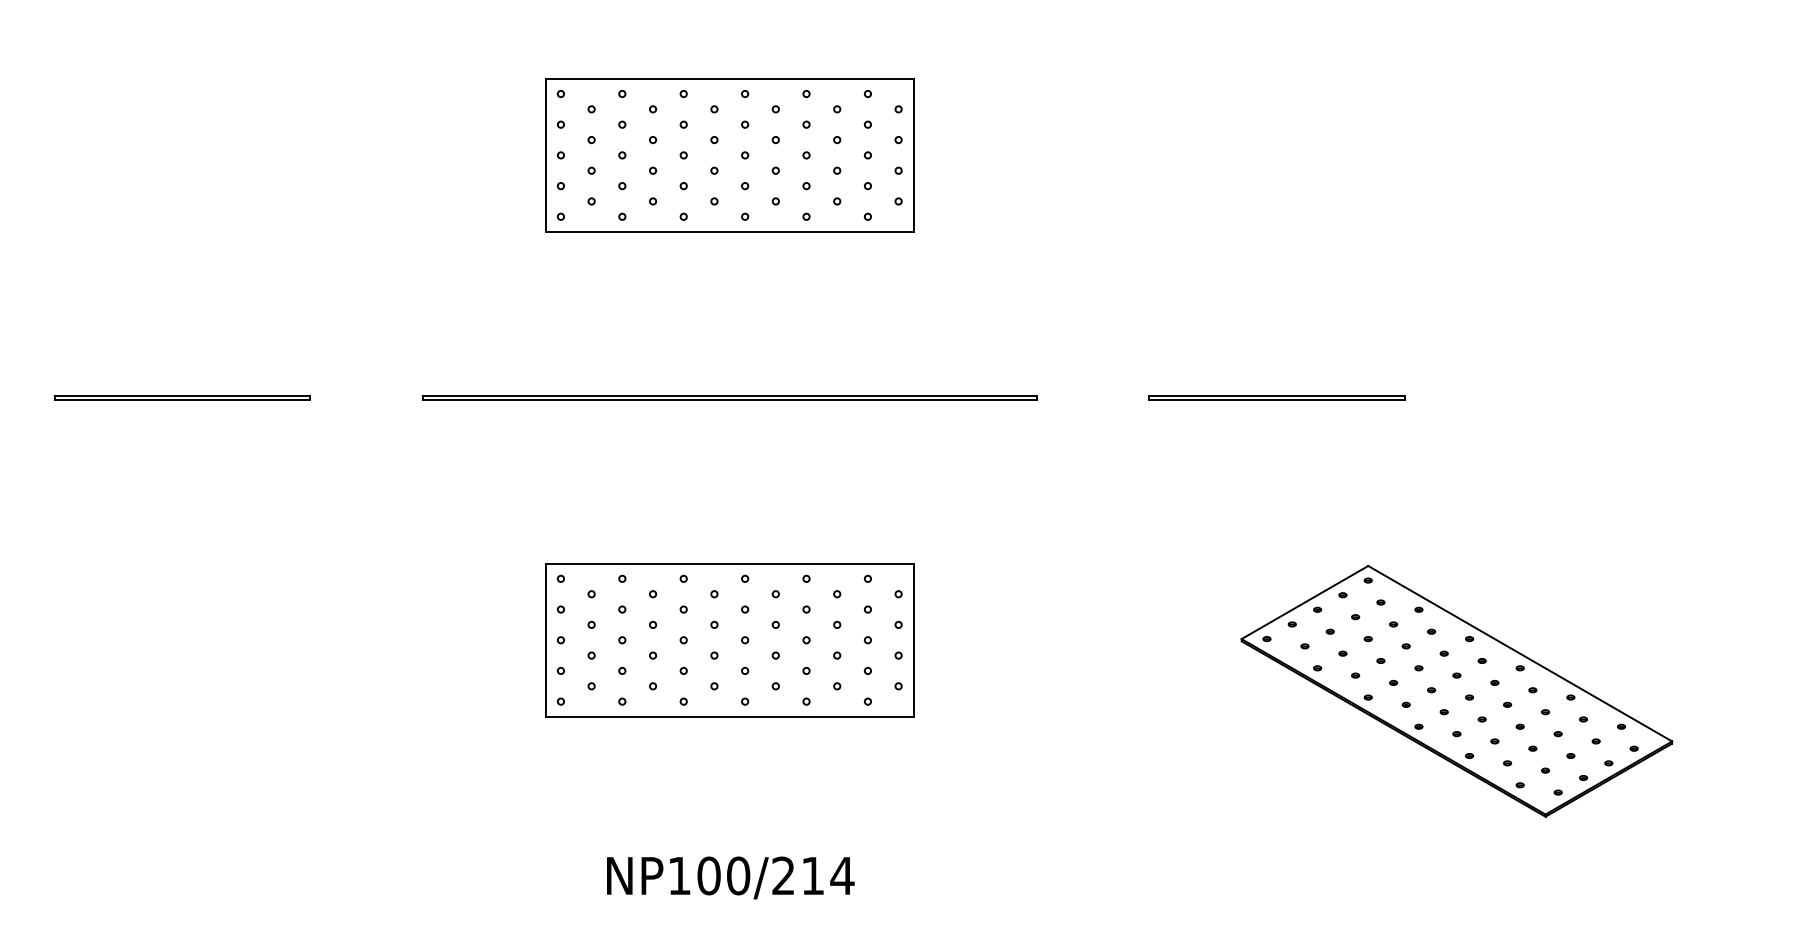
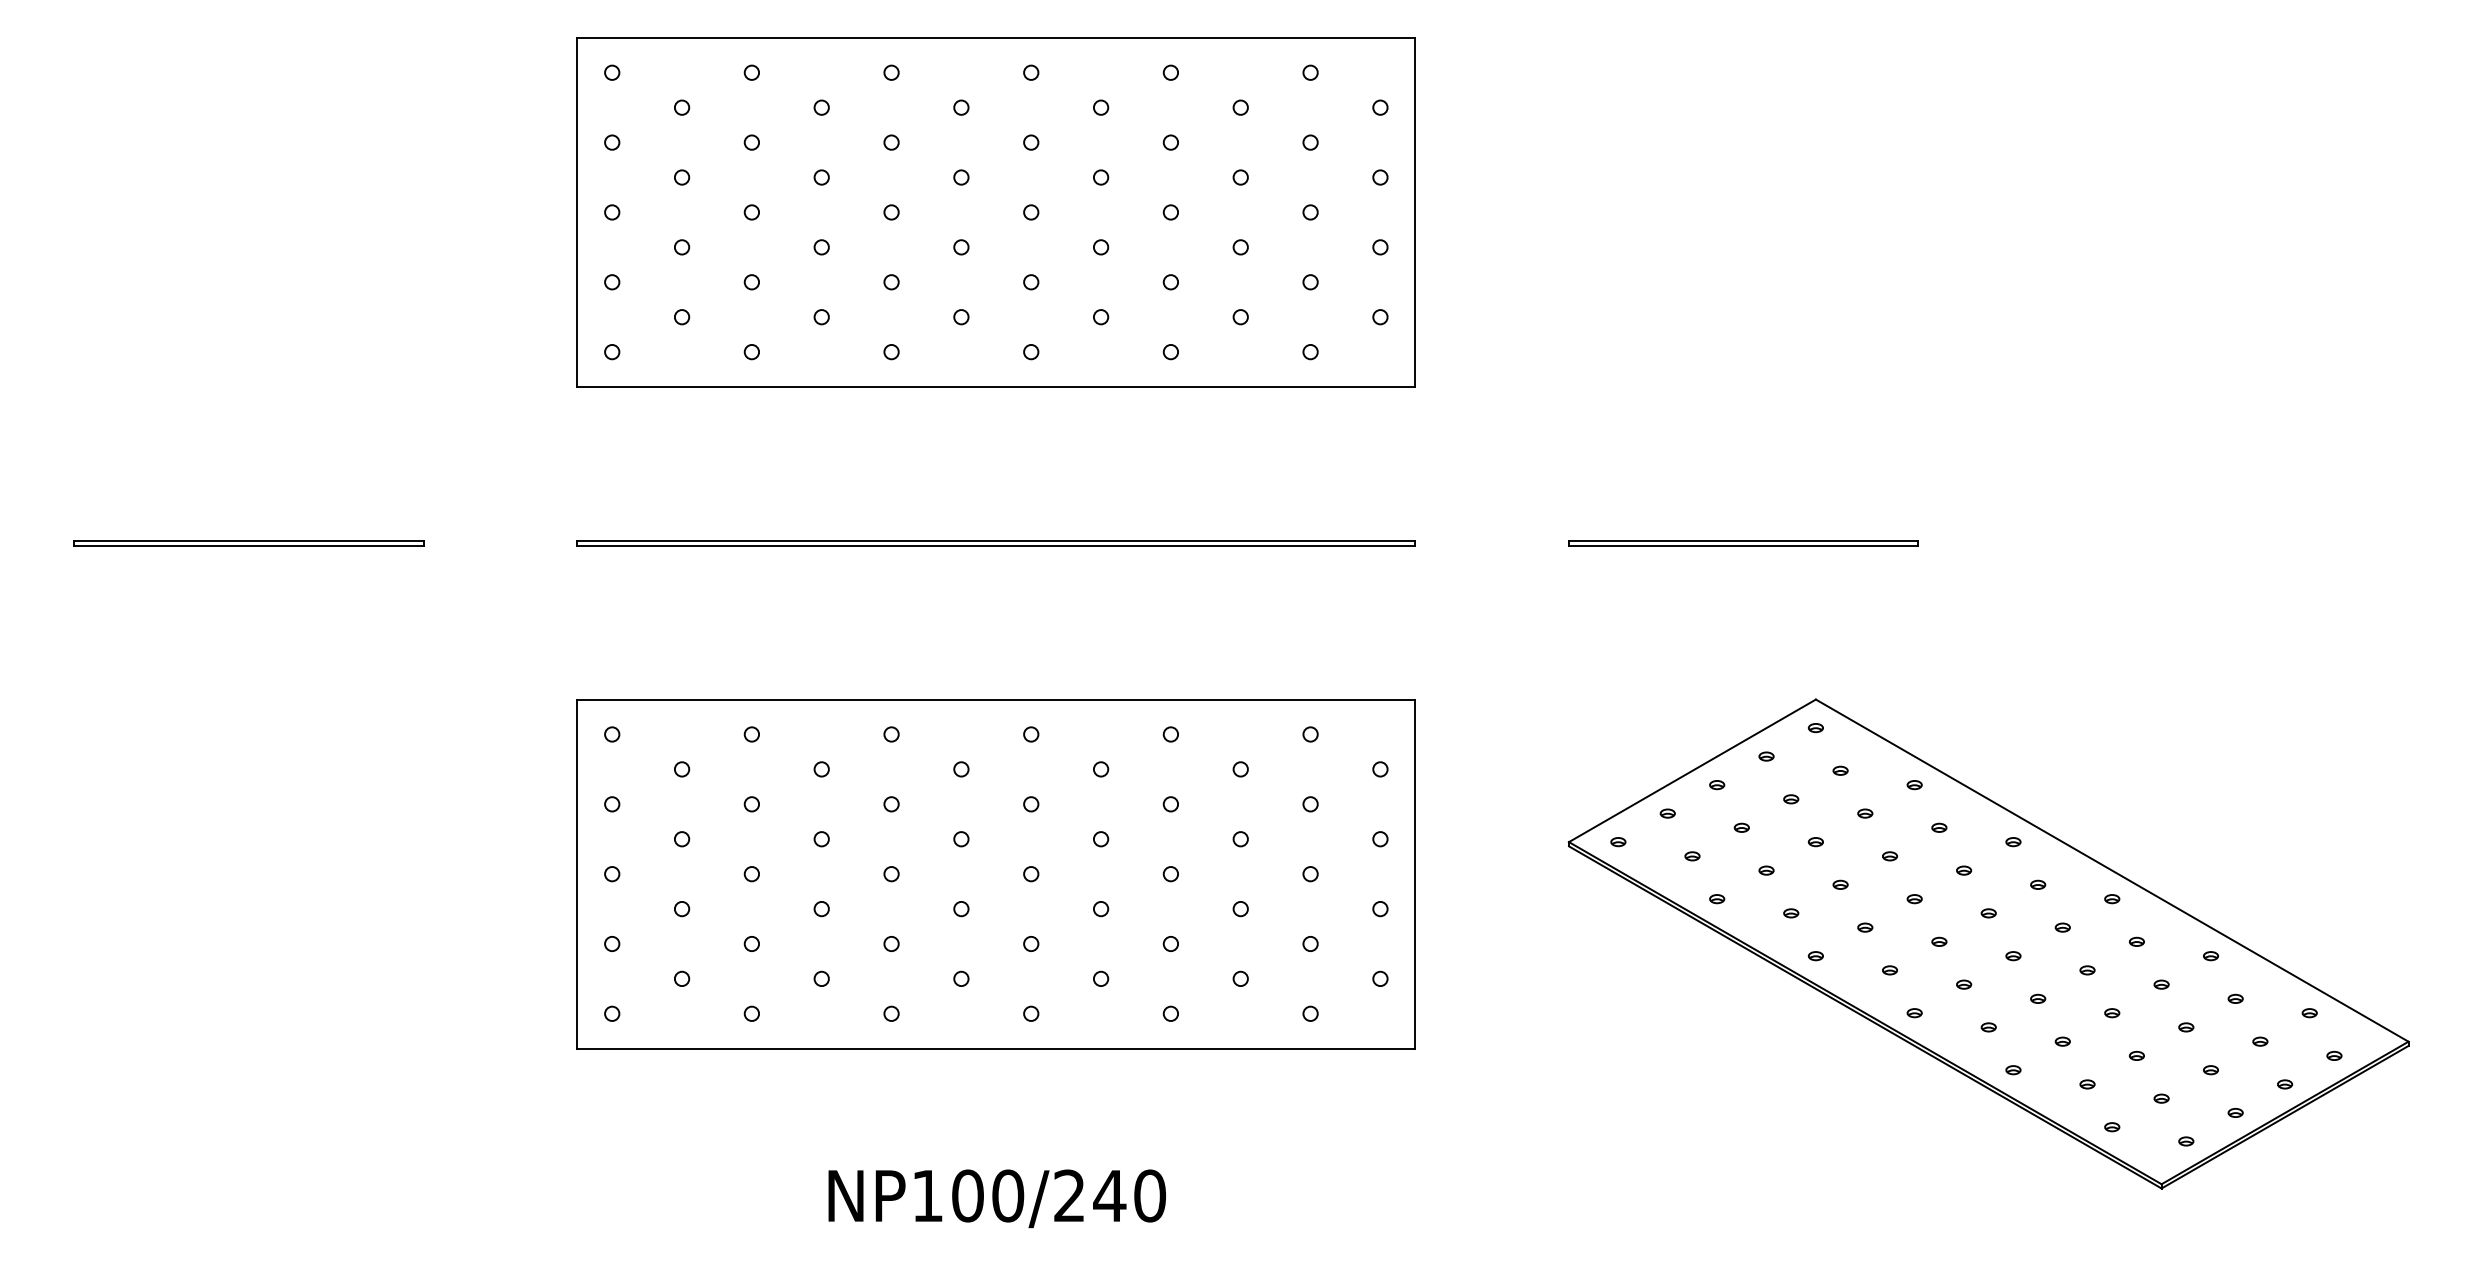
part: (729, 155) -> (995, 212), size x1.67
part: (729, 640) -> (995, 874), size x1.67
part: (1456, 690) -> (1988, 943), size x1.43
text: (827, 875) -> (1129, 1195), NP100/214 -> NP100/240

